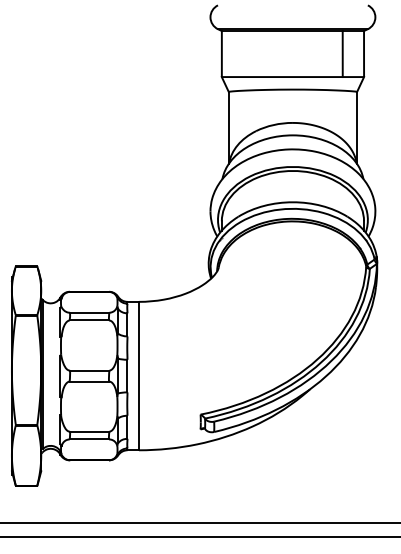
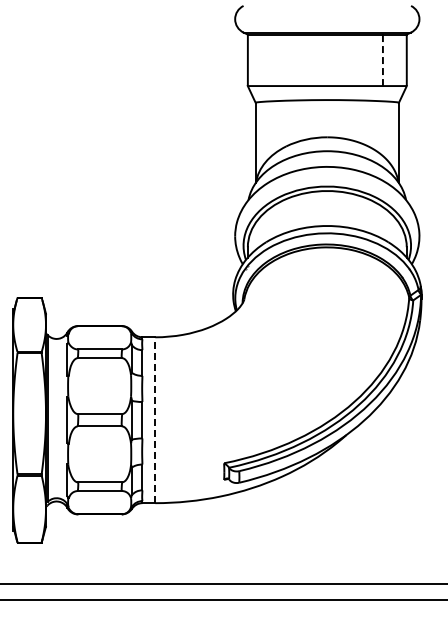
line: (342, 54) -> (382, 60), solid -> dashed
line: (139, 376) -> (155, 420), solid -> dashed

